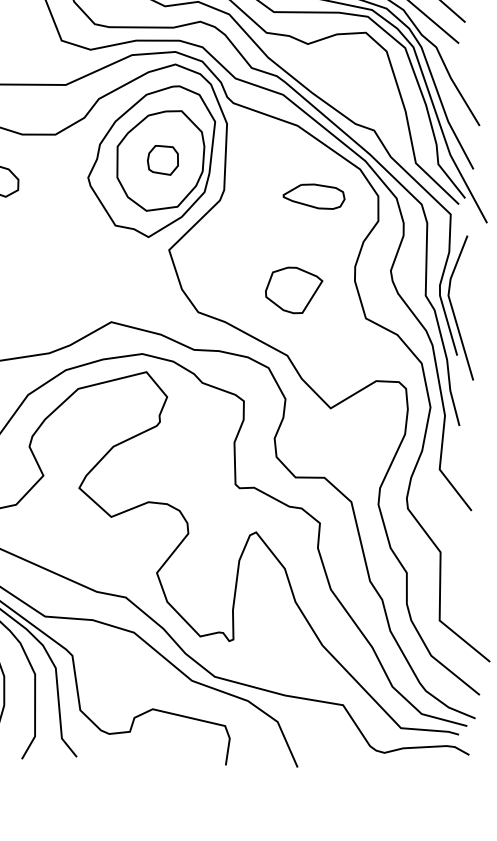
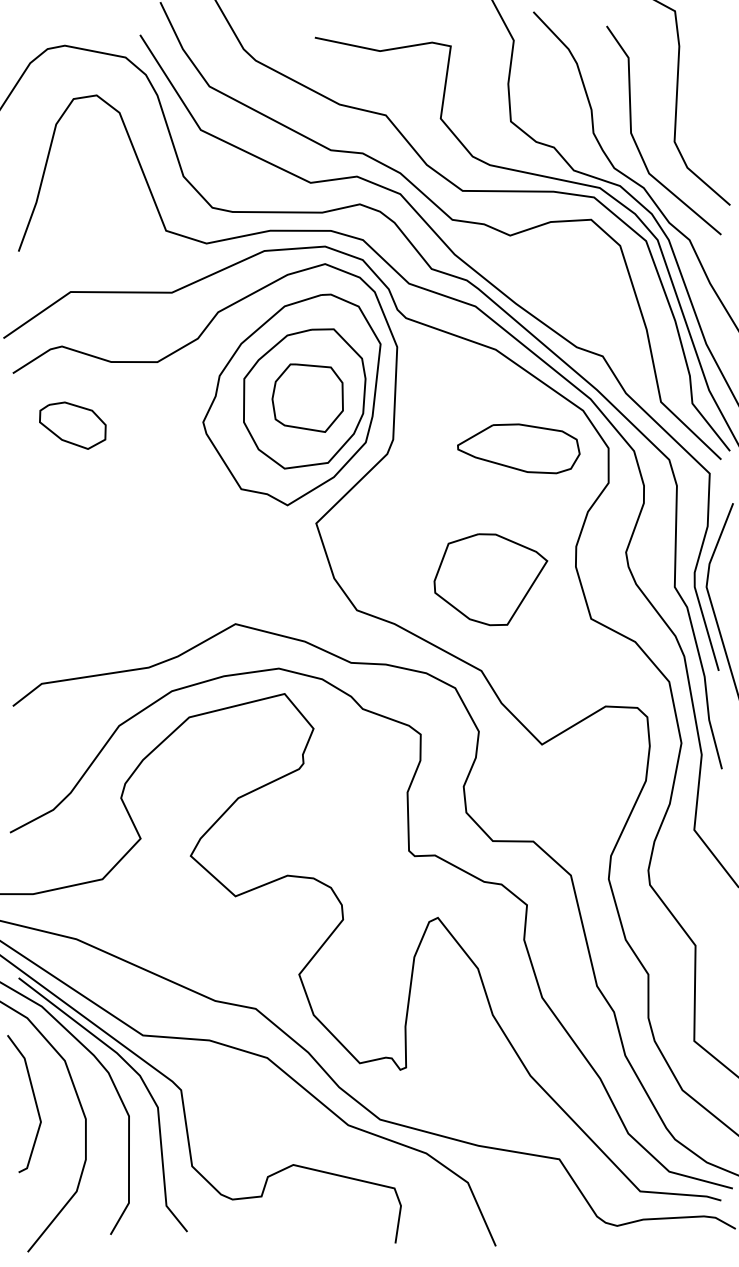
part: (162, 159) -> (307, 397), size x1.67
part: (313, 196) -> (518, 448), size x1.43
part: (293, 290) -> (490, 579), size x1.43

